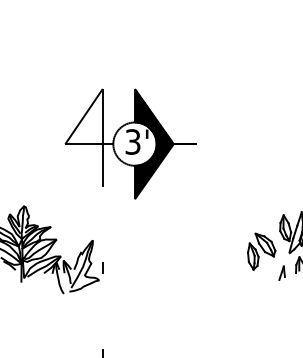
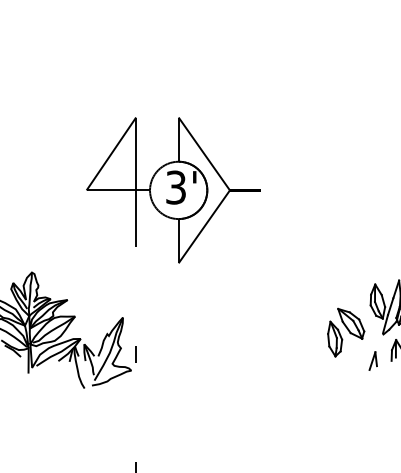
hatch: (154, 143) -> (204, 189), removed

